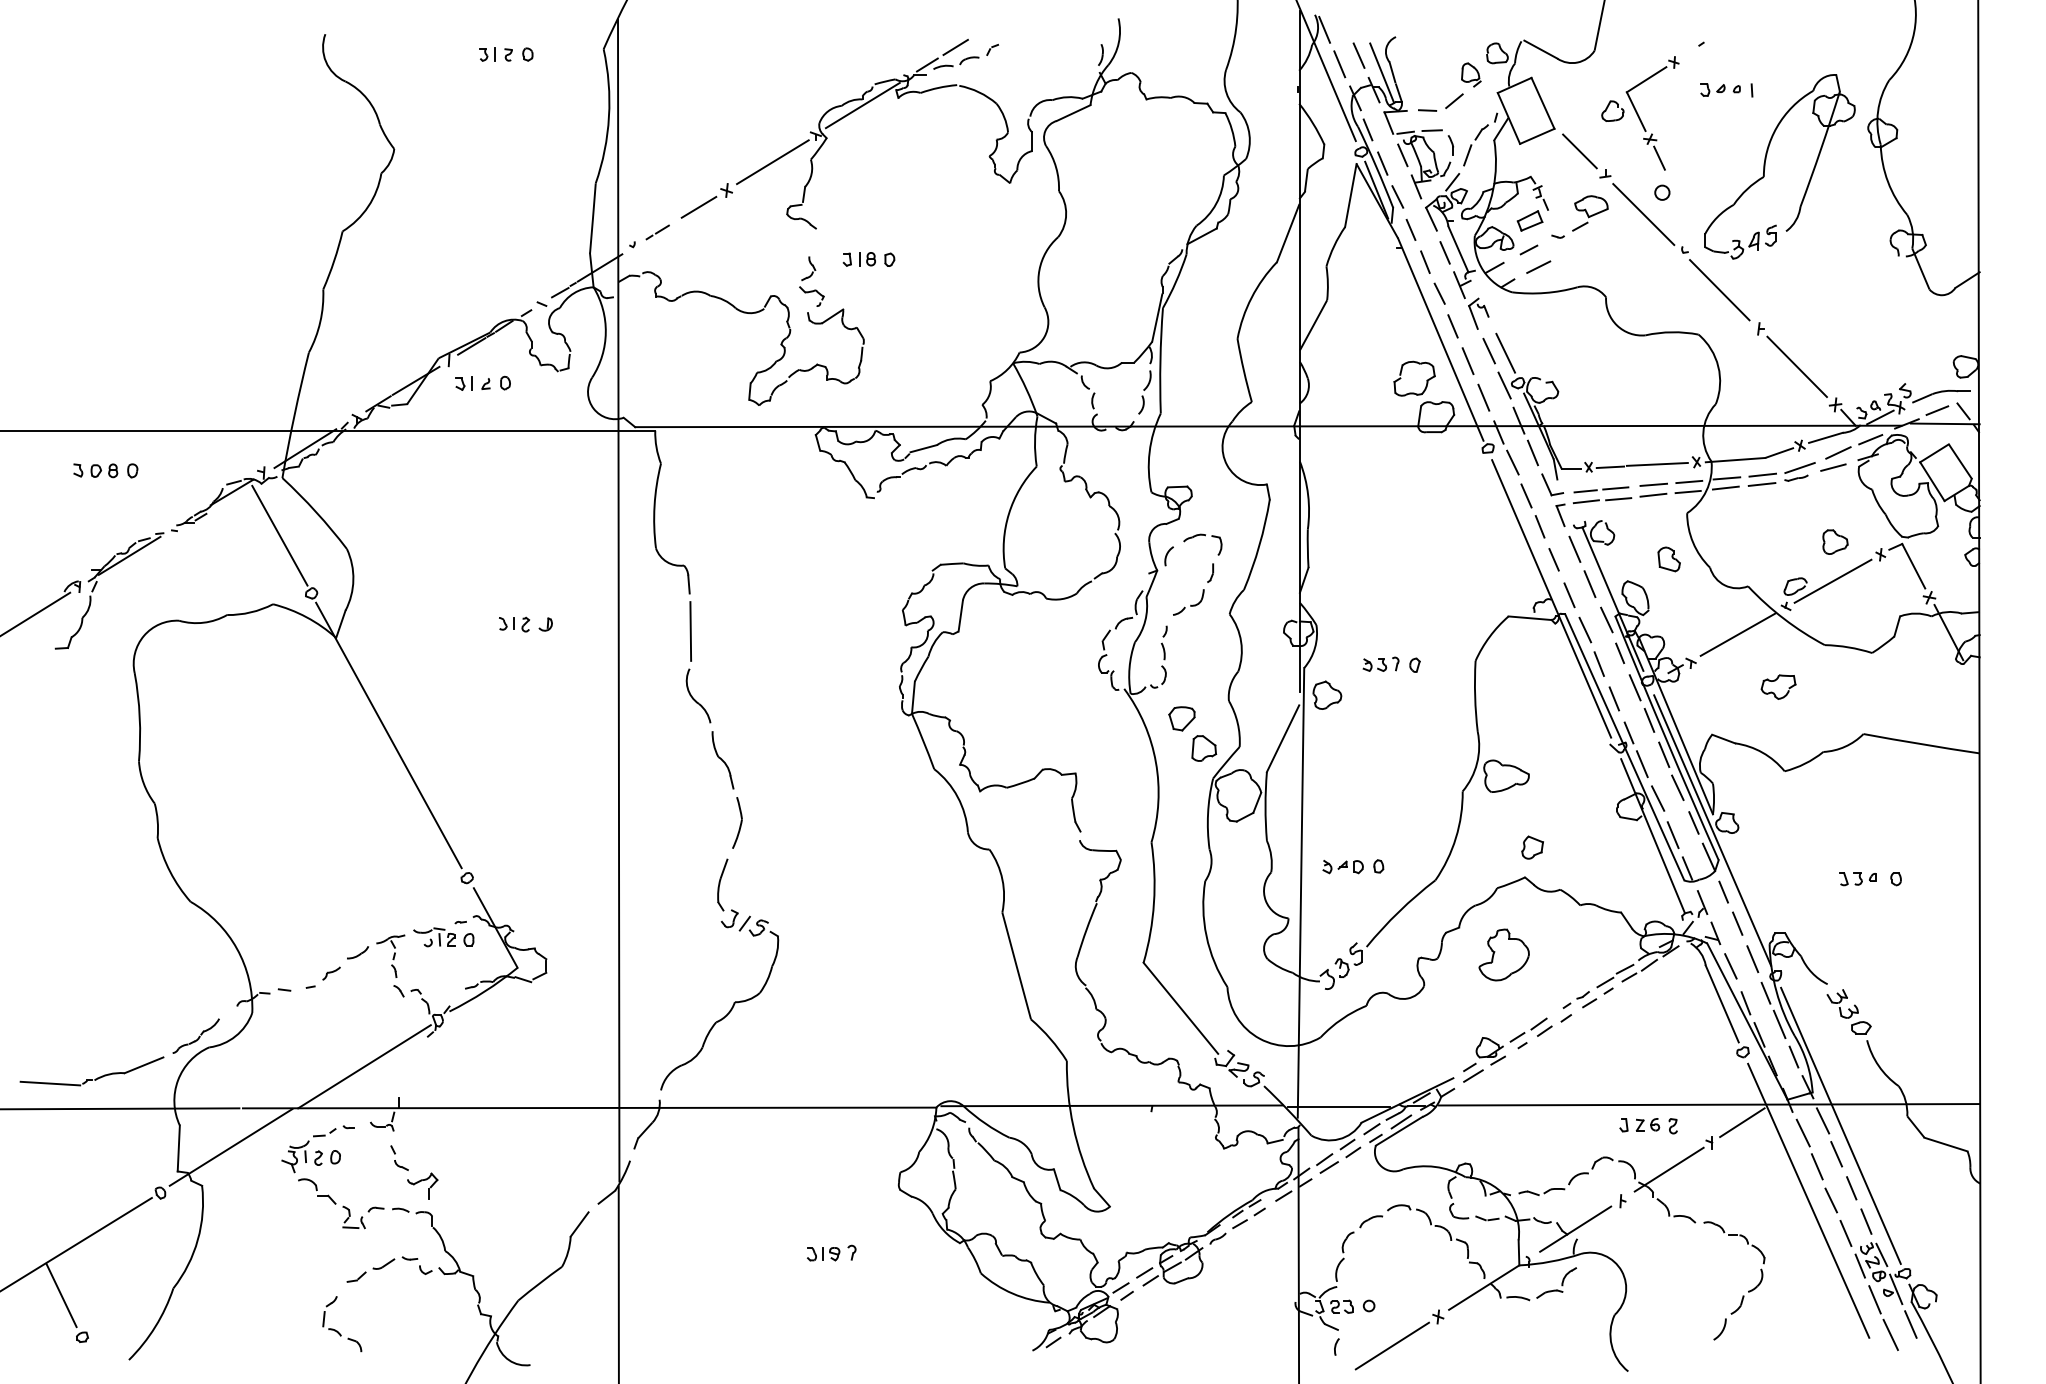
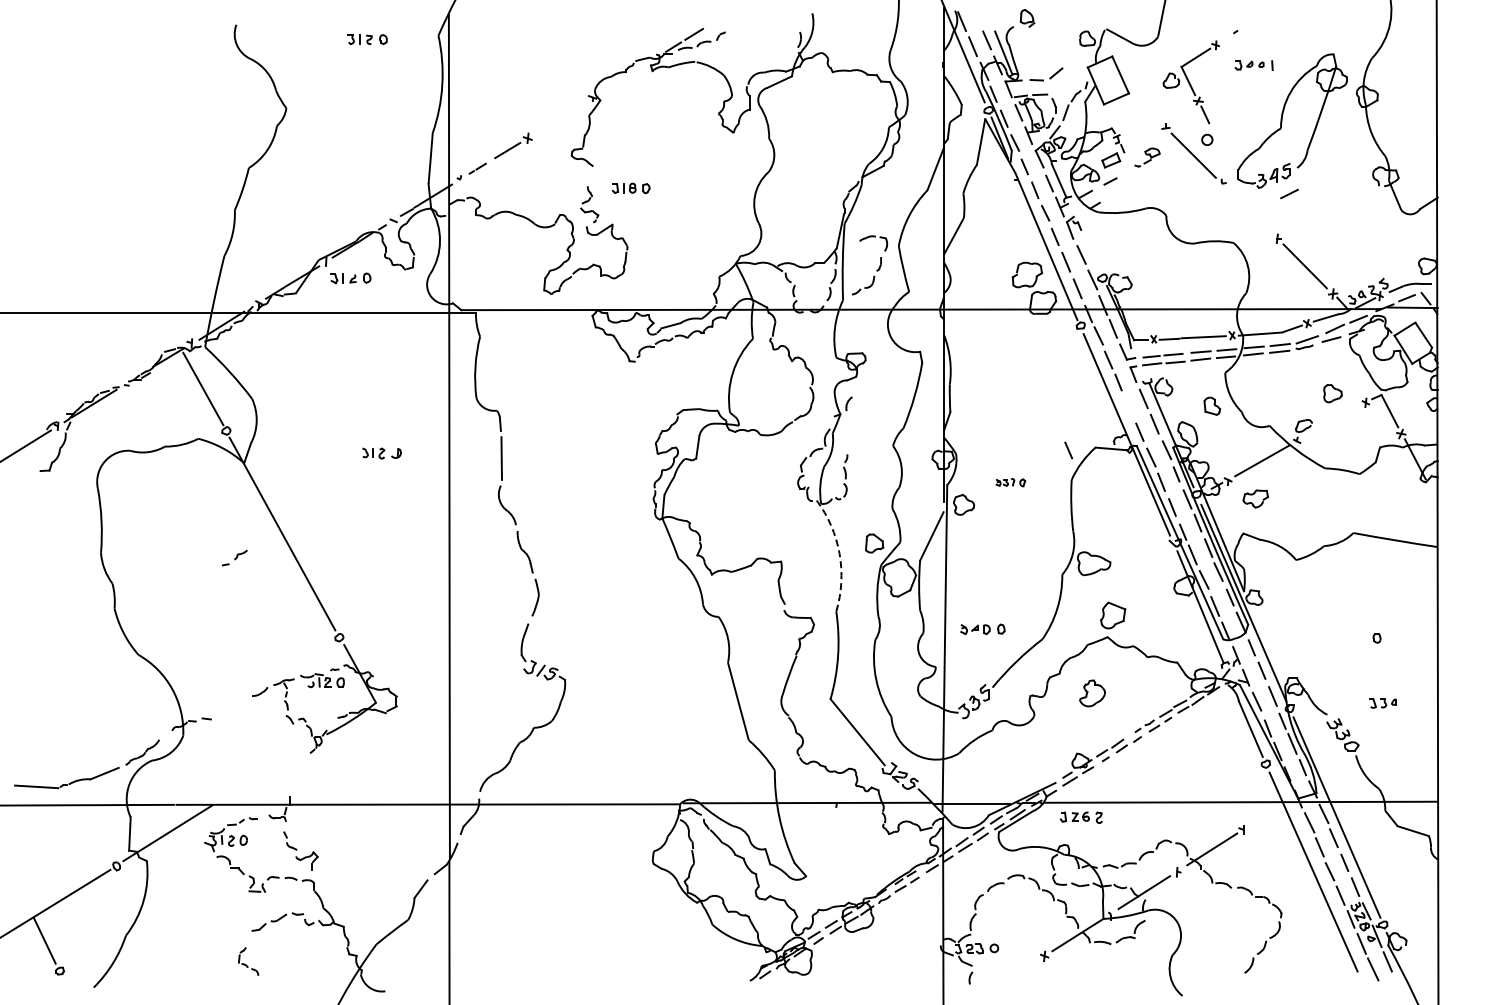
part: (1471, 75) -> (1027, 18), moved
line: (862, 105) -> (626, 76), removed
line: (1579, 150) -> (1147, 109), removed
line: (773, 161) -> (561, 117), removed
part: (1579, 216) -> (1147, 157), size x0.6
line: (1538, 266) -> (1289, 193), moved
line: (1719, 289) -> (1248, 210), removed
line: (1505, 353) -> (1093, 256), removed
part: (105, 470) -> (76, 341), removed
line: (1553, 559) -> (1068, 450), moved
line: (1833, 580) -> (1331, 421), removed
part: (1206, 581) -> (876, 270), moved
part: (1391, 664) -> (1010, 482), size x0.7
part: (1778, 686) -> (1255, 498), moved
part: (1182, 718) -> (858, 521), removed
arc: (1155, 762) -> (839, 553), solid -> dashed
part: (1531, 847) -> (1112, 615), size x1.6
part: (1856, 879) -> (1382, 703), moved
part: (1504, 955) -> (1092, 693), size x0.7
part: (322, 977) -> (234, 557), moved
line: (364, 1066) -> (264, 774), removed
line: (1742, 1121) -> (1265, 814), removed
part: (1647, 1125) -> (1080, 817), moved
part: (830, 1252) -> (603, 909), removed
part: (342, 1324) -> (248, 961), size x0.7
line: (1391, 1346) -> (1010, 977), removed

